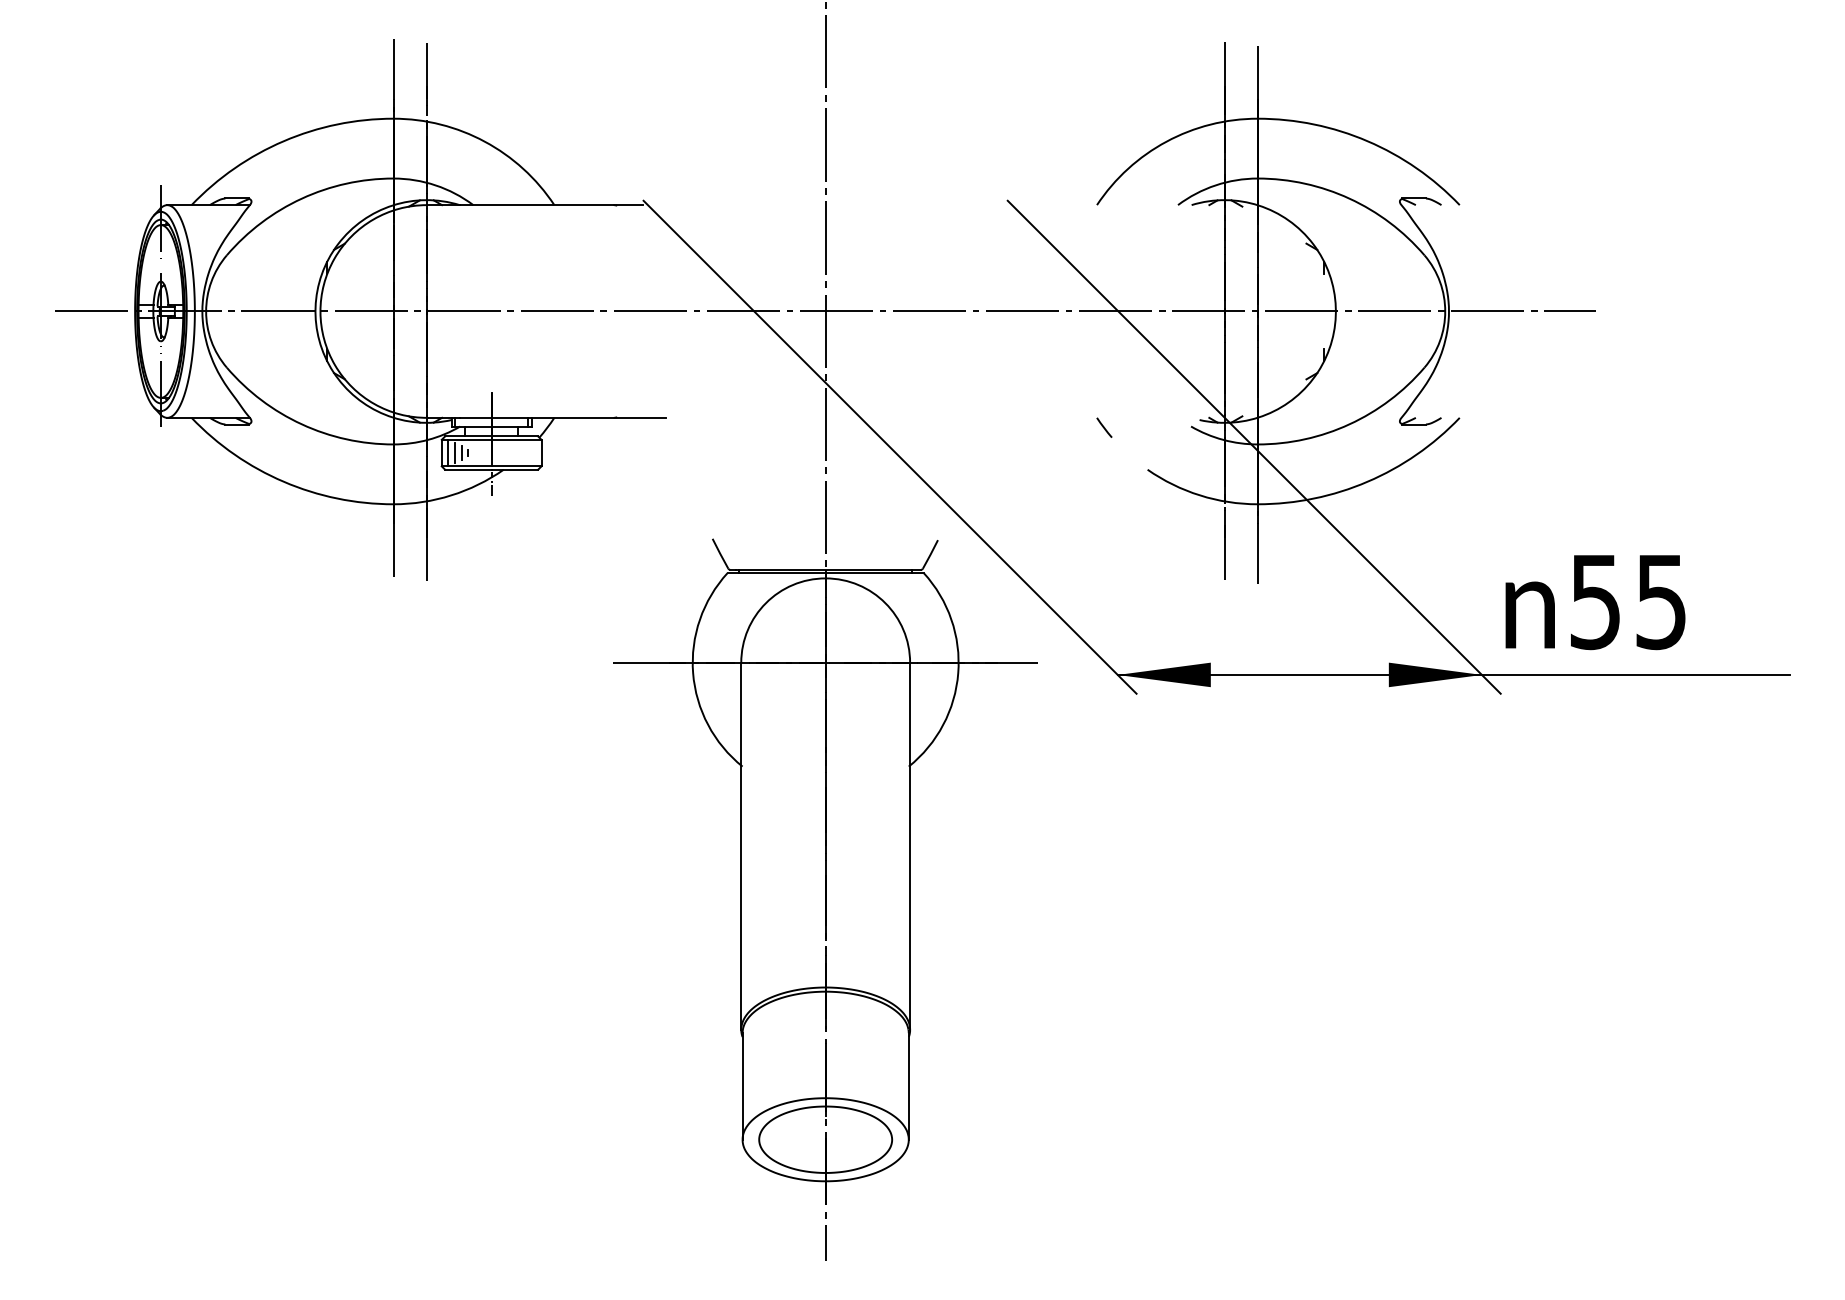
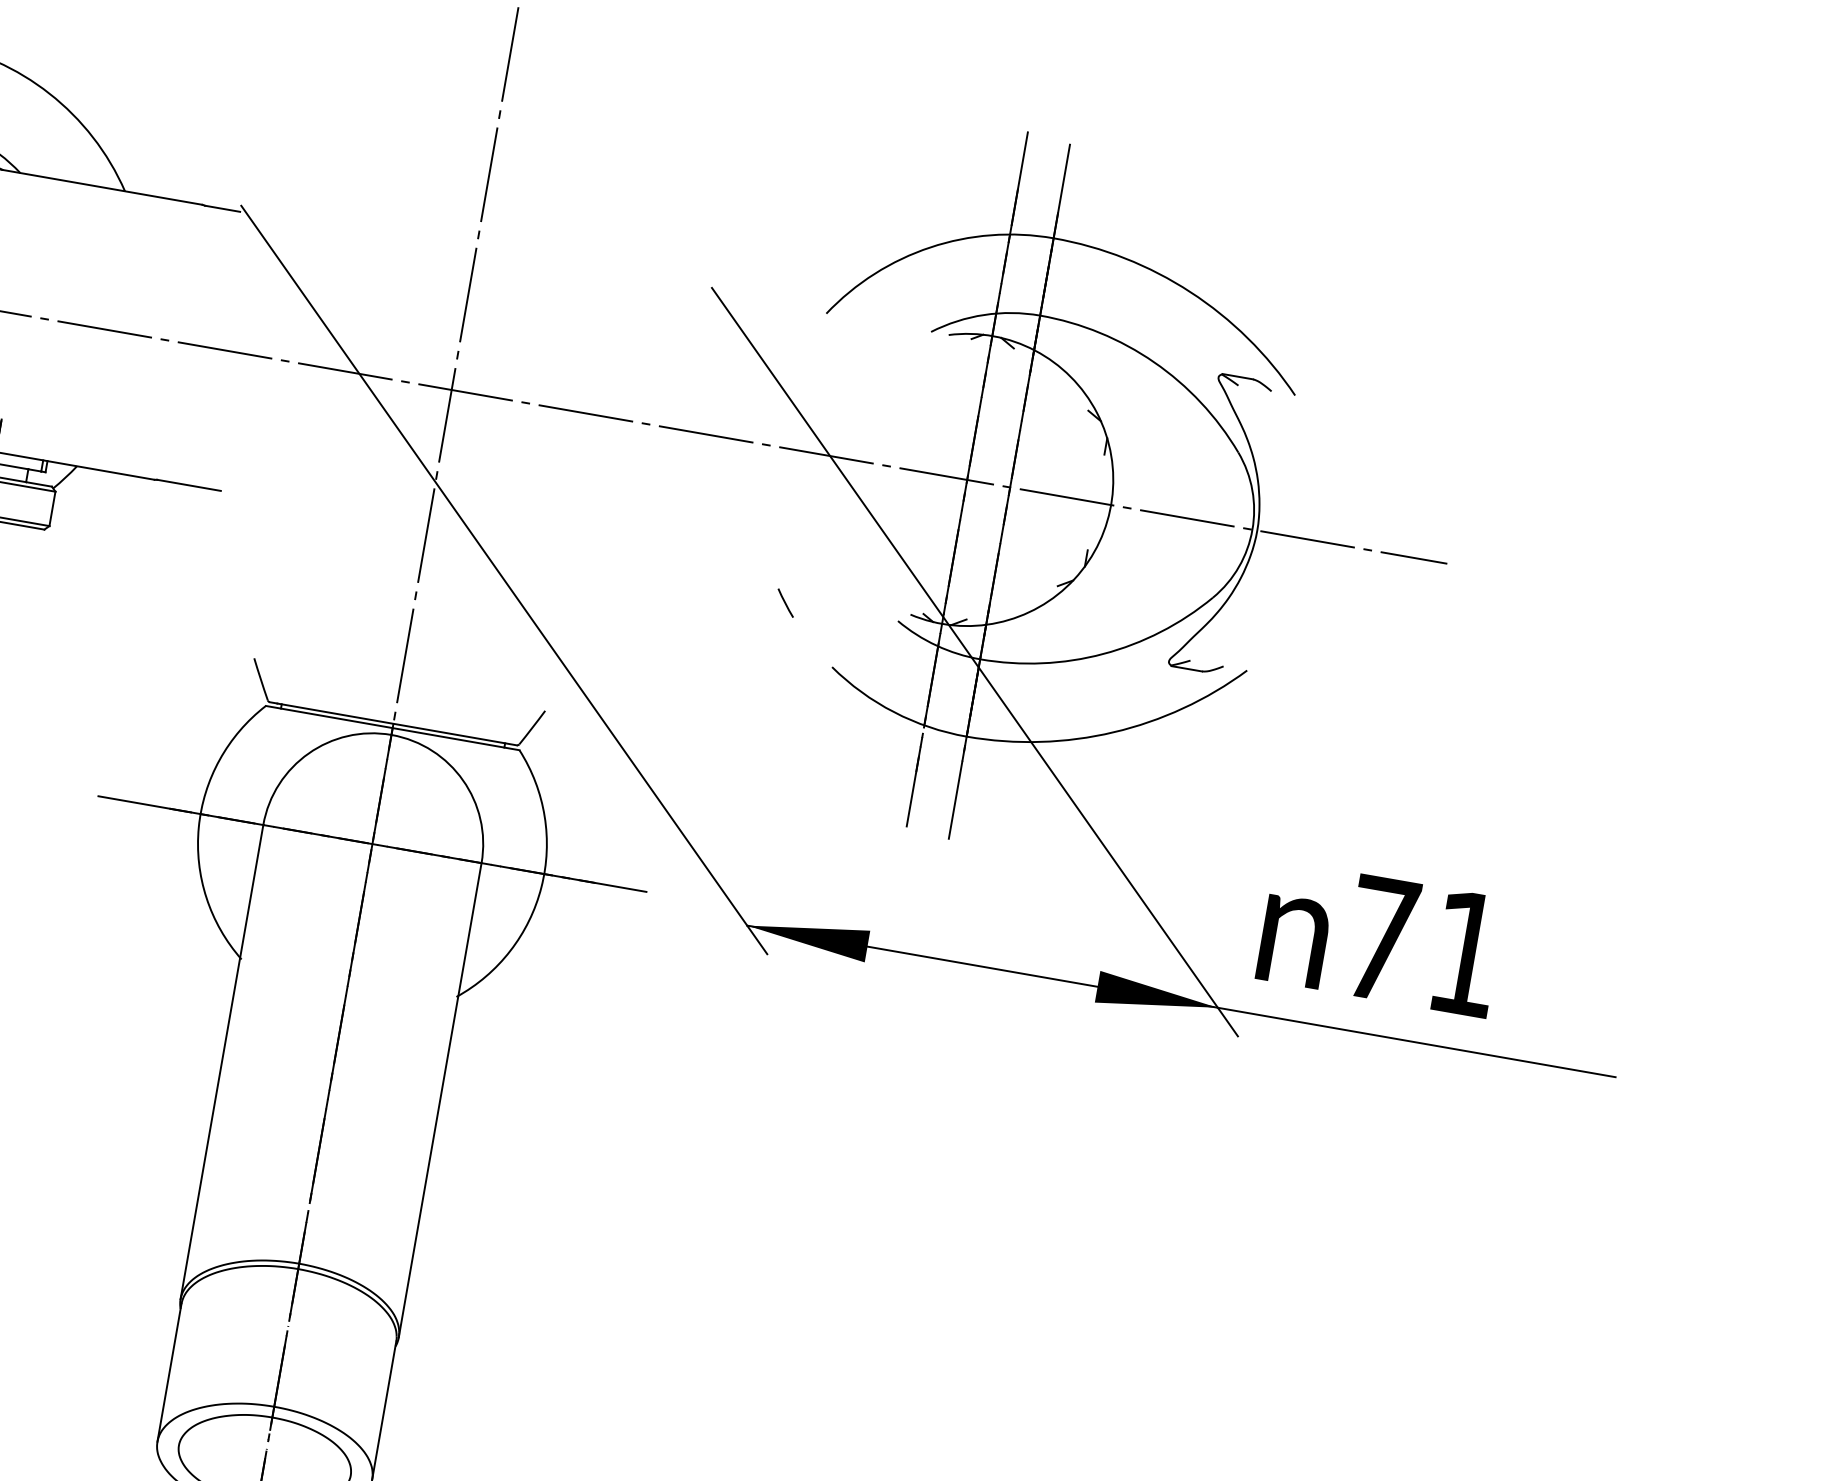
text: (1628, 602) -> (1423, 947), 55 -> 71

